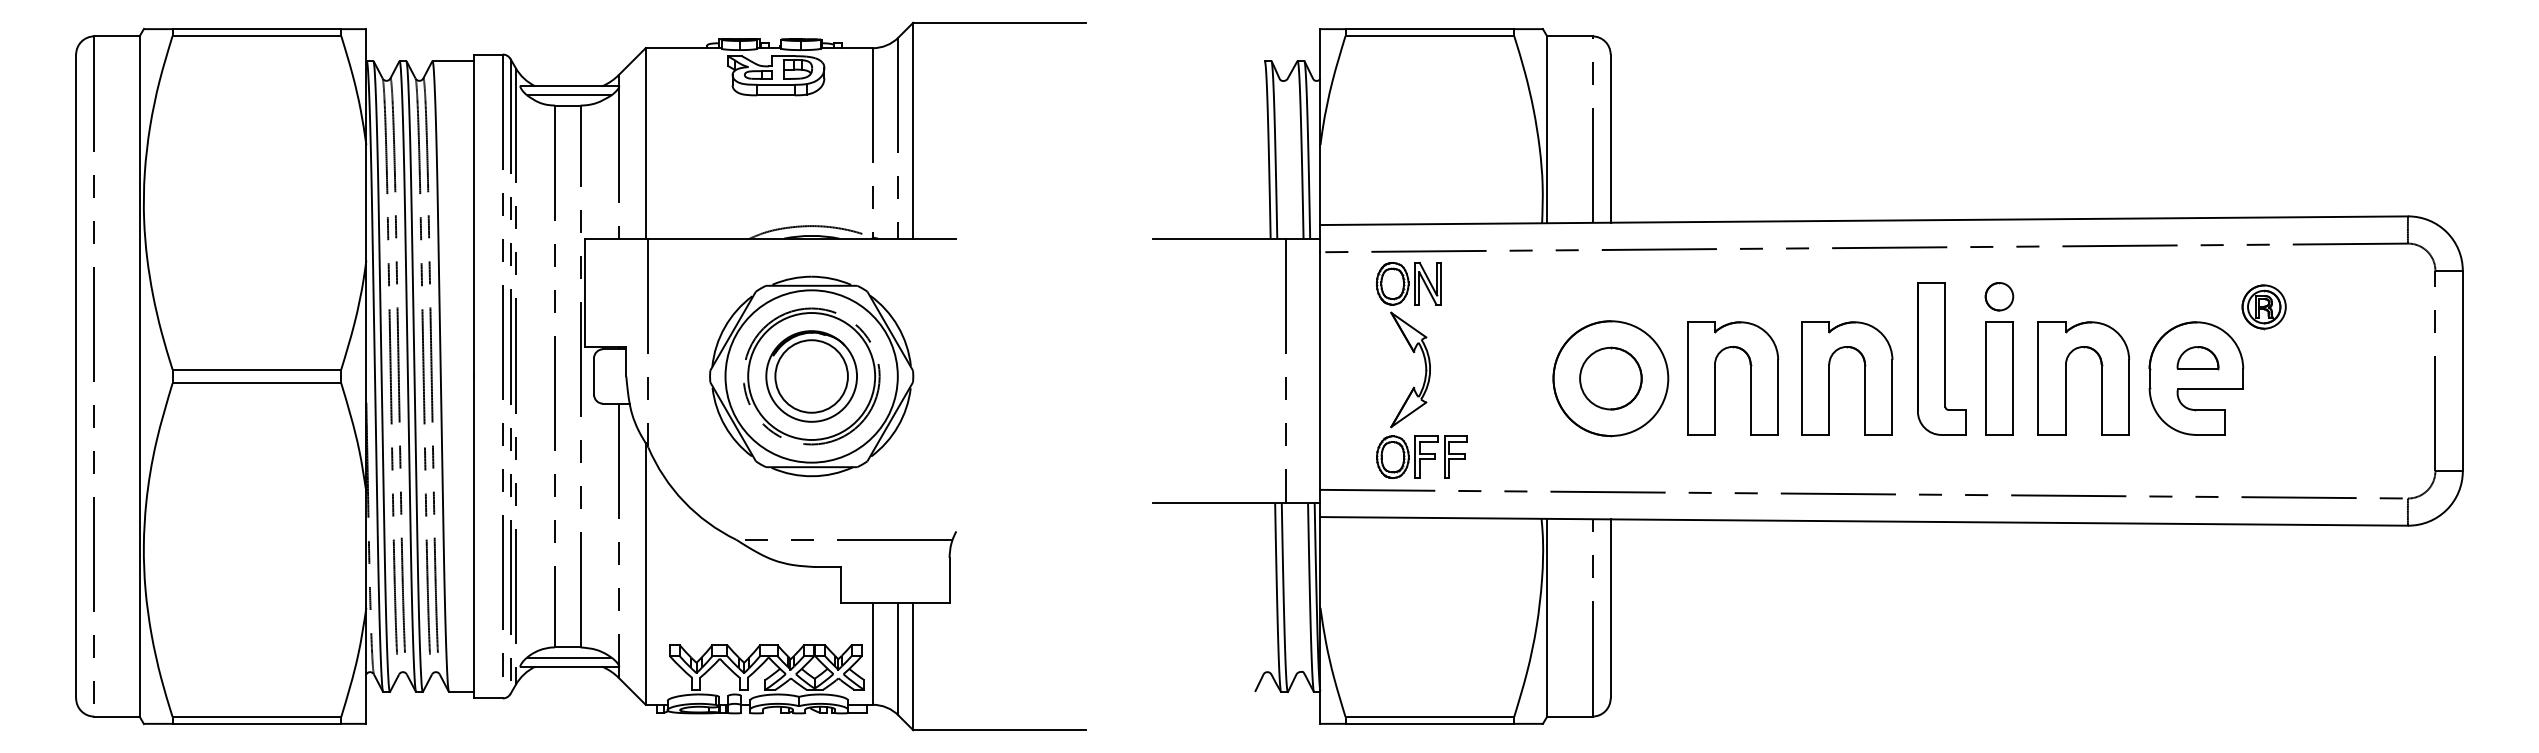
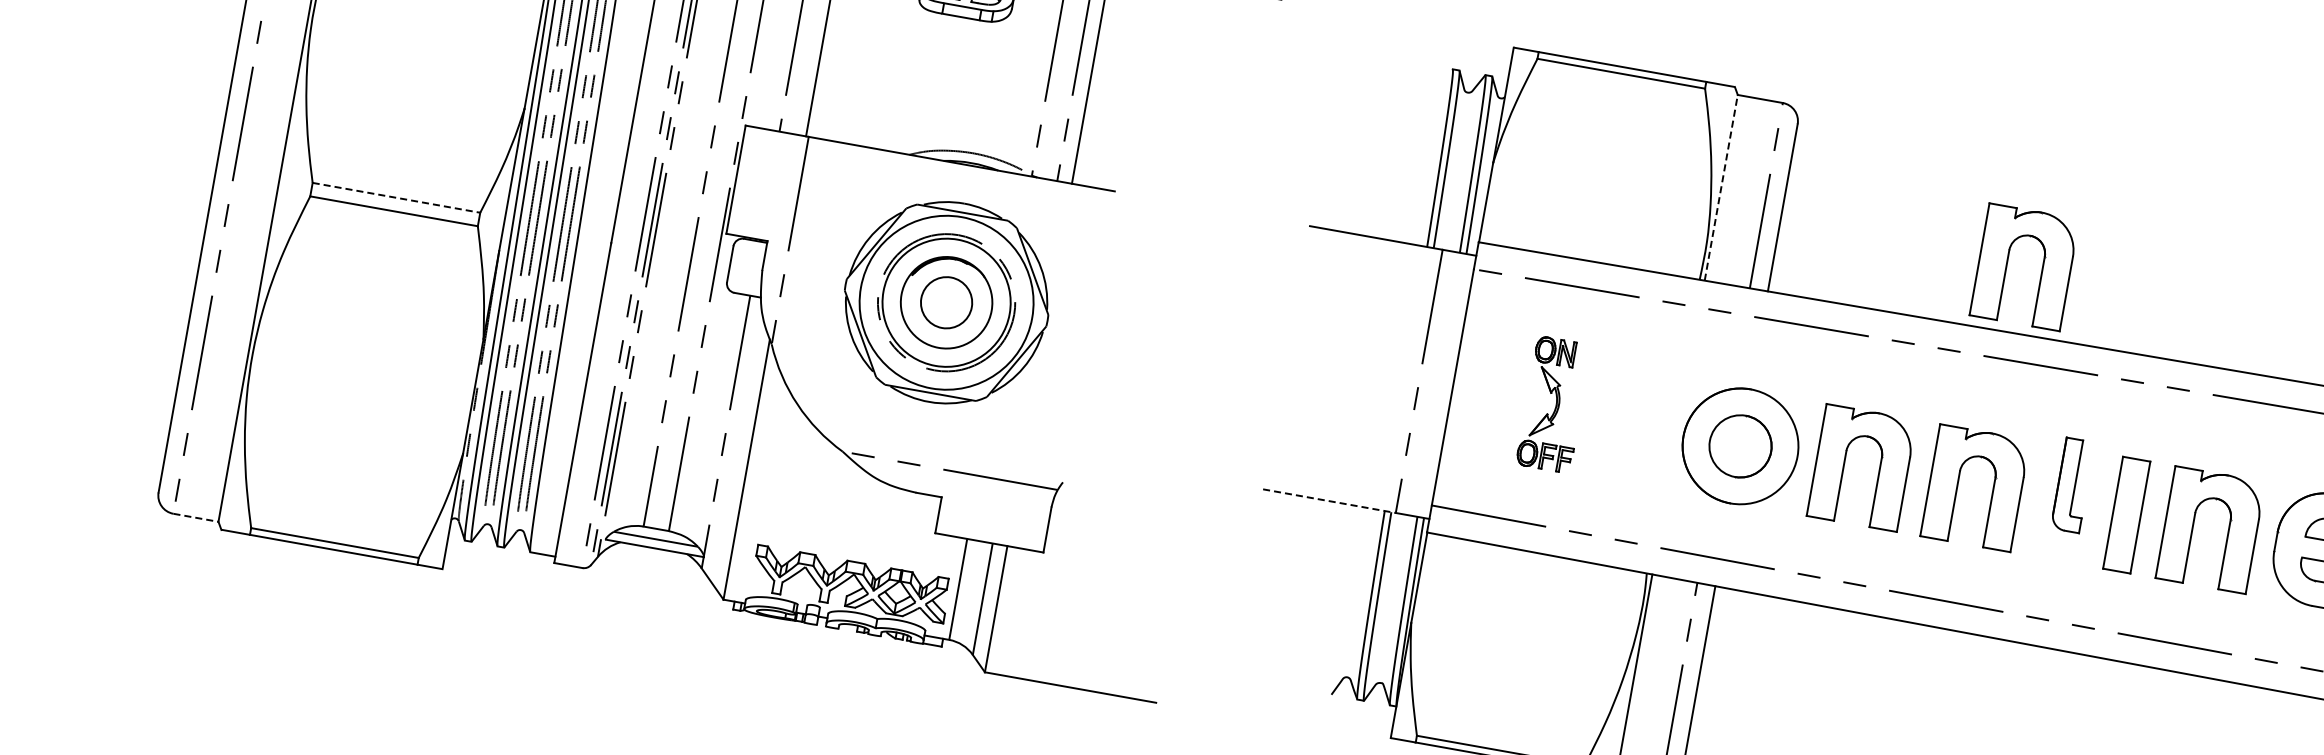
line: (1547, 129) -> (1721, 187), solid -> dashed
part: (1839, 154) -> (2007, 264), added
part: (1999, 296) -> (2141, 433), removed
part: (1941, 358) -> (2072, 484), size x0.6
line: (257, 369) -> (397, 197), solid -> dashed
part: (1421, 370) -> (1553, 404), size x0.6
circle: (811, 376) -> (946, 302), size x0.7
line: (1219, 503) -> (1329, 501), solid -> dashed
line: (116, 716) -> (195, 517), solid -> dashed

